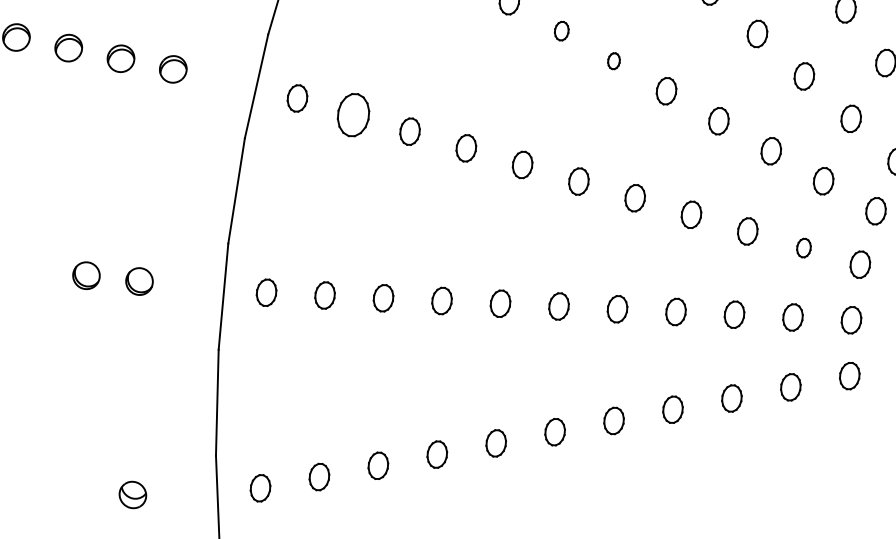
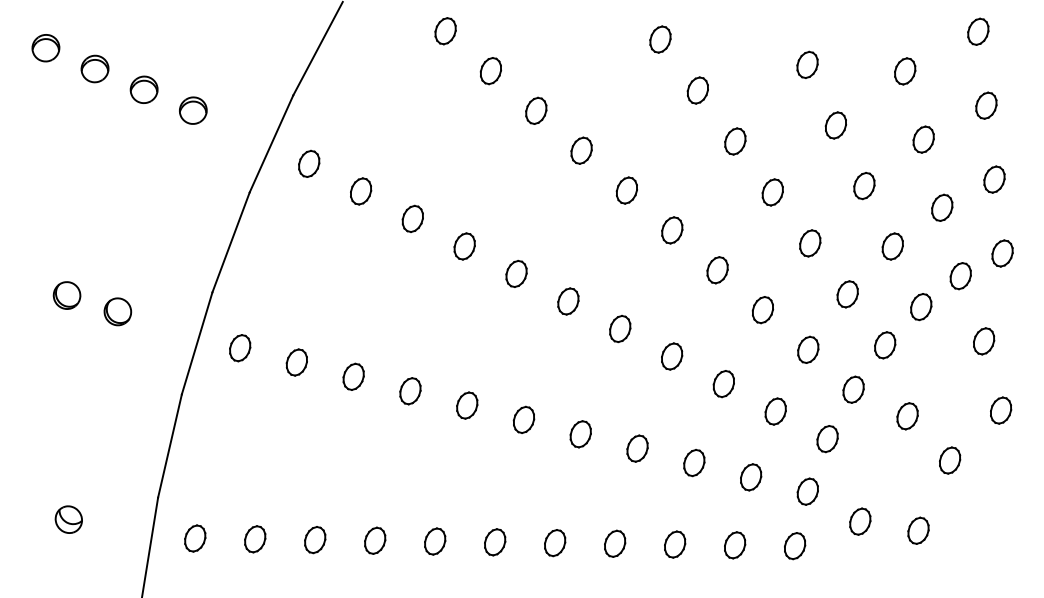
part: (561, 31) -> (581, 150), size x1.43
part: (613, 61) -> (626, 190), size x1.67
part: (354, 115) -> (361, 191), size x0.62
part: (803, 248) -> (775, 411), size x1.43

